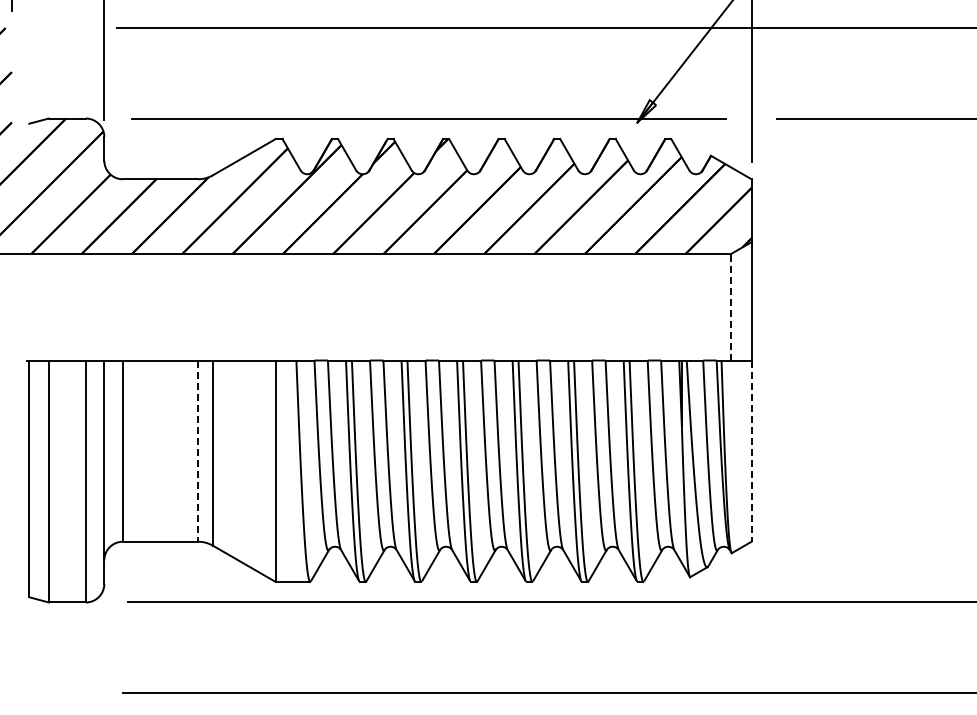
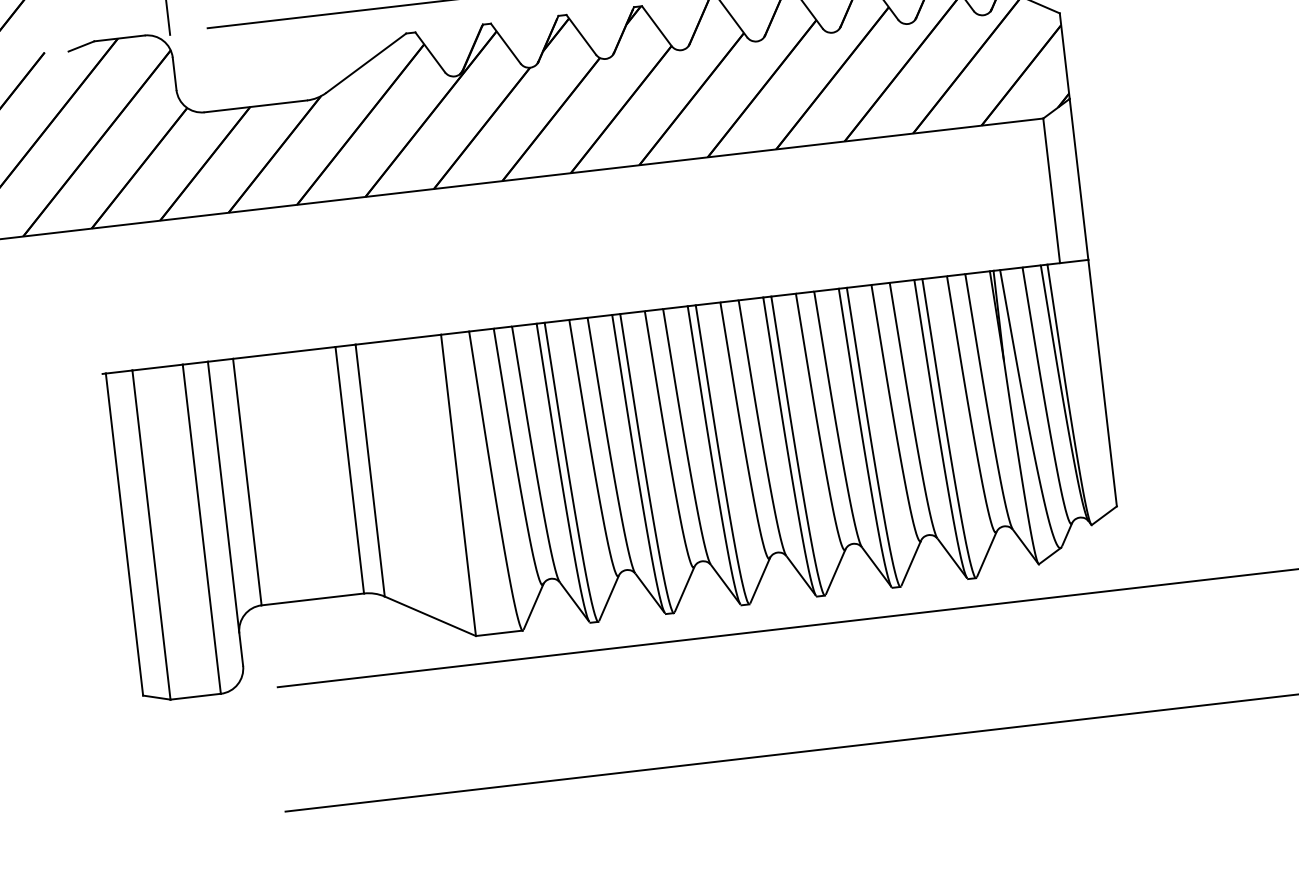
line: (730, 306) -> (1051, 189), dashed -> solid
line: (198, 451) -> (350, 470), dashed -> solid
line: (751, 451) -> (1102, 383), dashed -> solid

